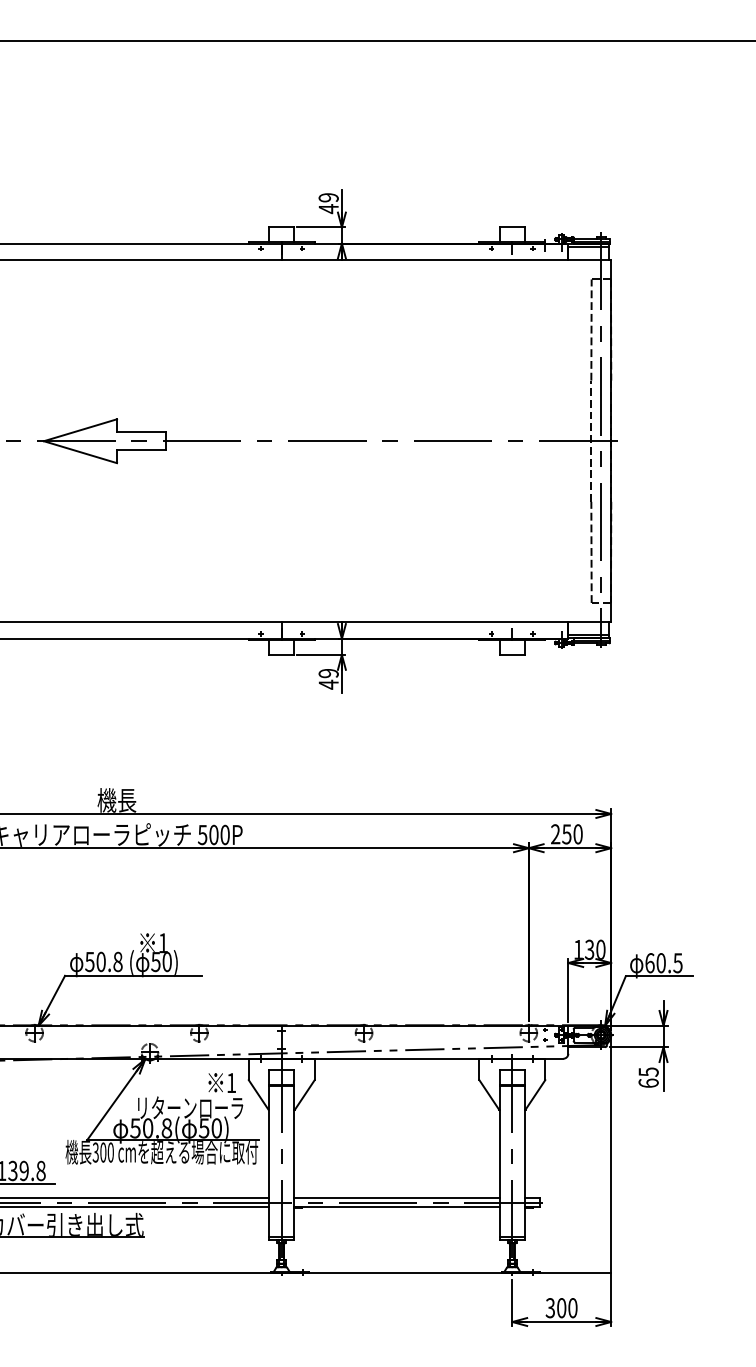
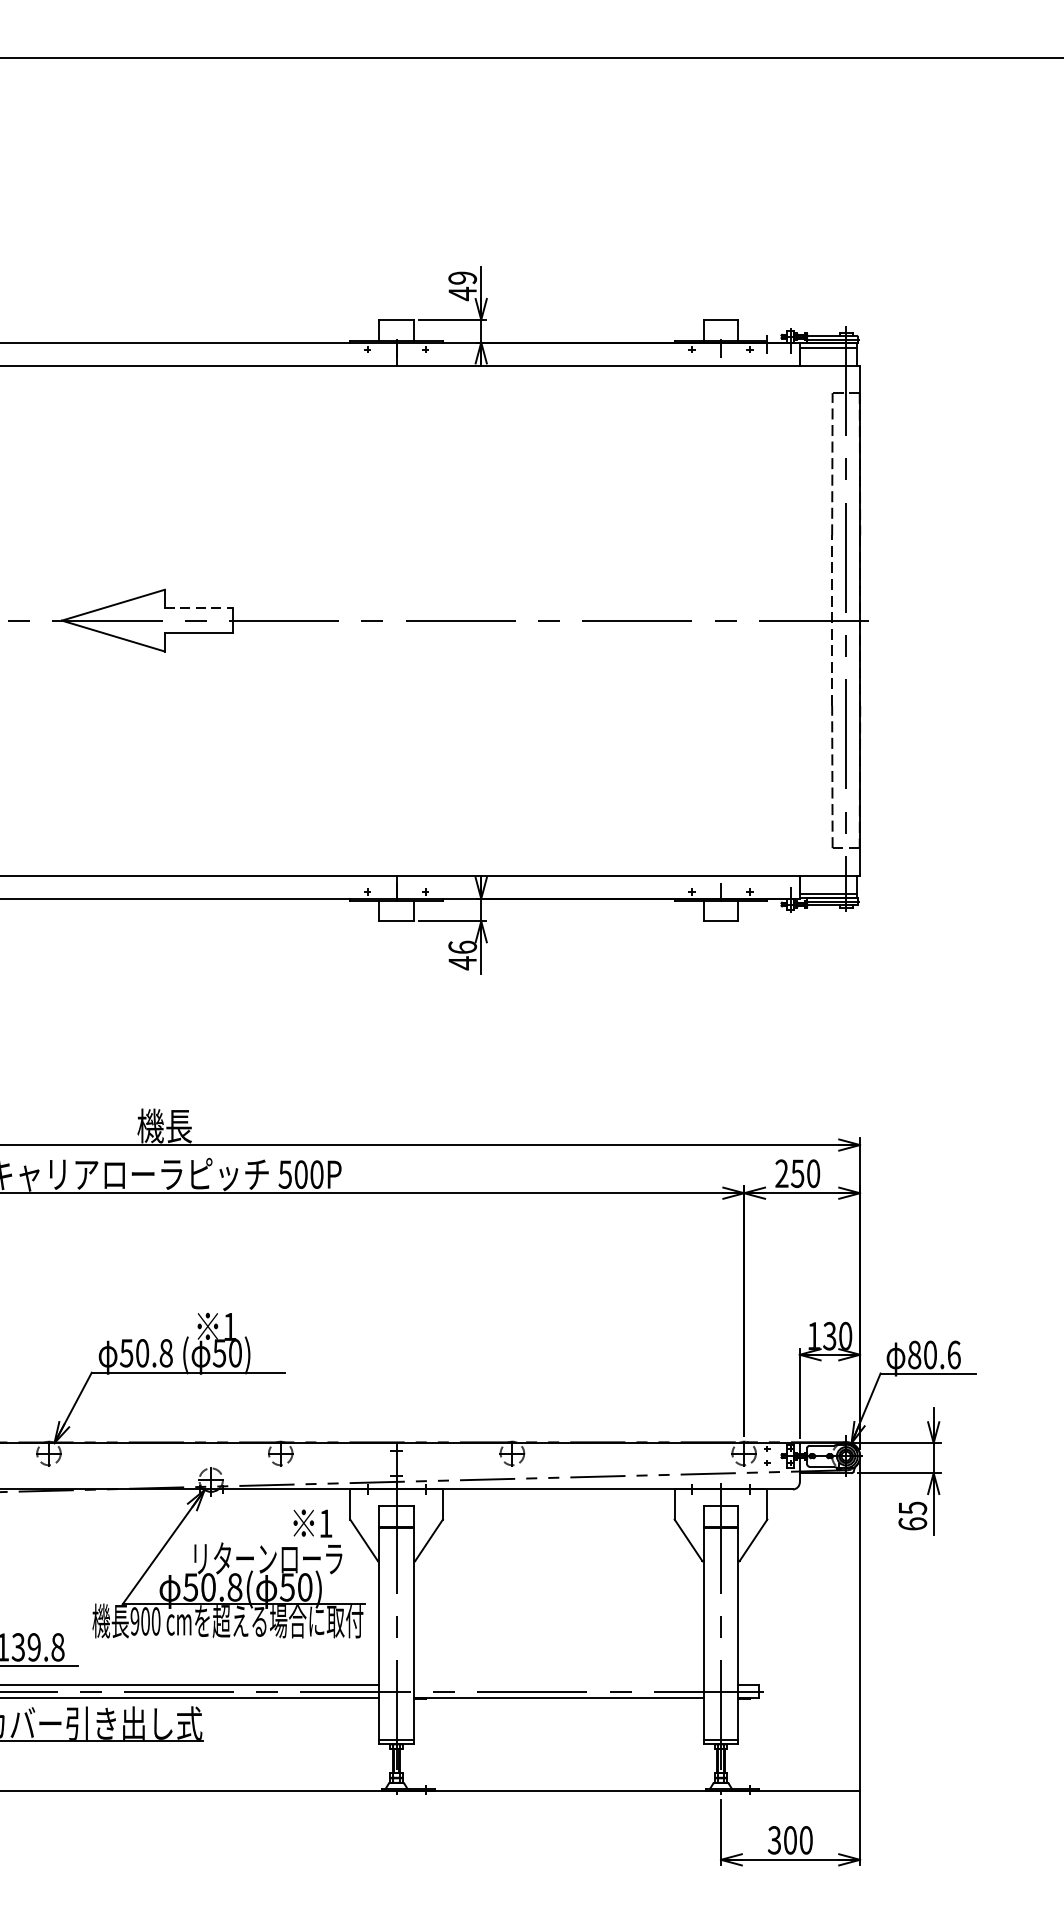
line: (141, 432) -> (199, 608), solid -> dashed
text: (328, 673) -> (462, 947), 49 -> 46
text: (663, 963) -> (933, 1355), 60.5 -> 80.6
text: (95, 1152) -> (134, 1621), 300 -> 900
line: (396, 1198) -> (558, 1686), removed

